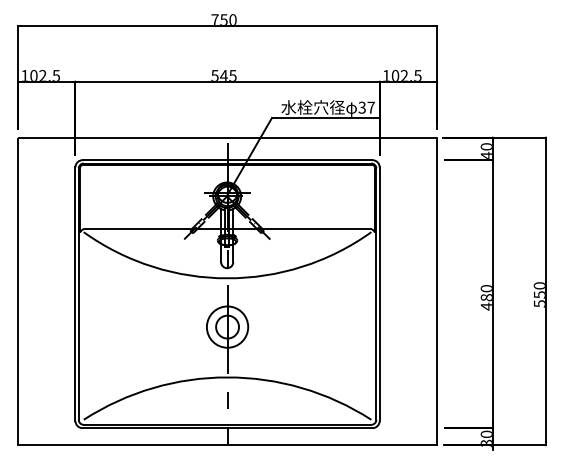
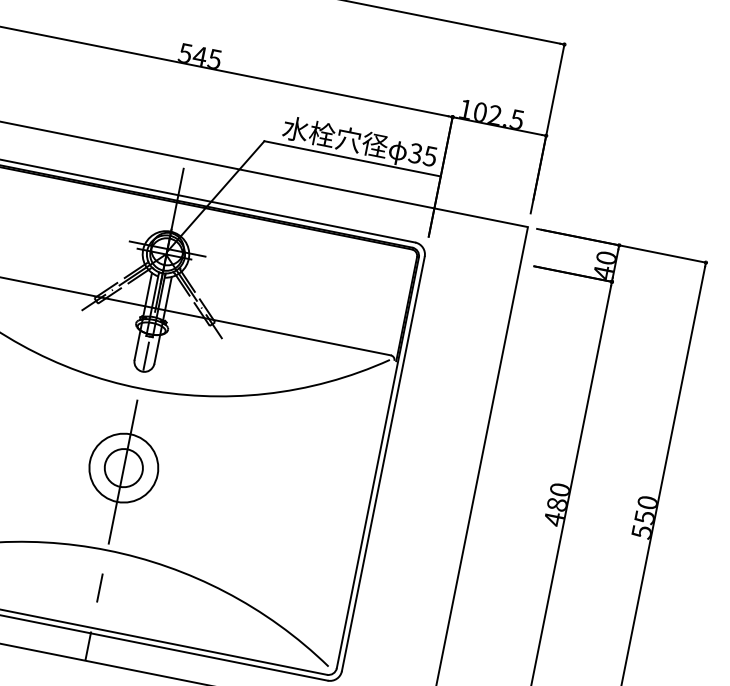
text: (370, 107) -> (429, 155), 37 -> 35

